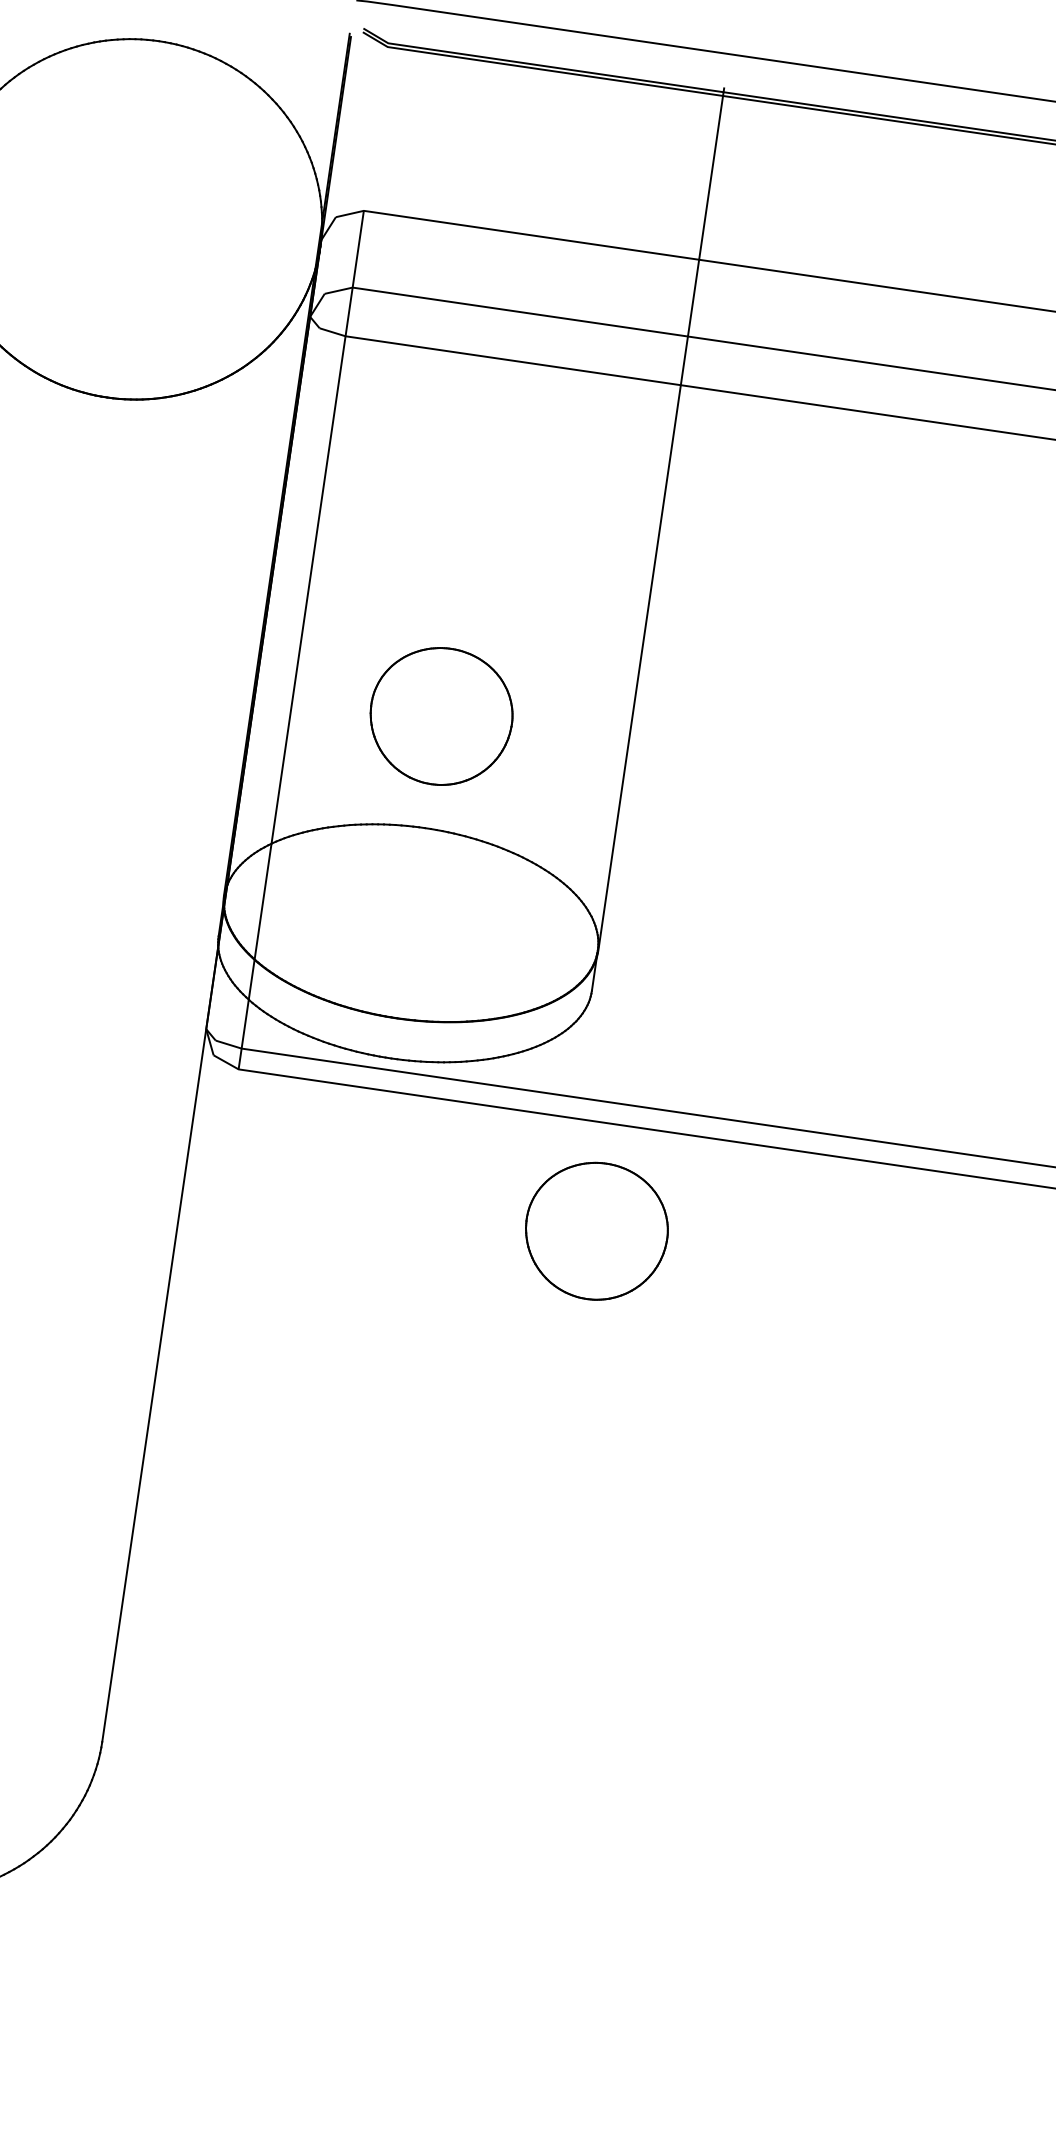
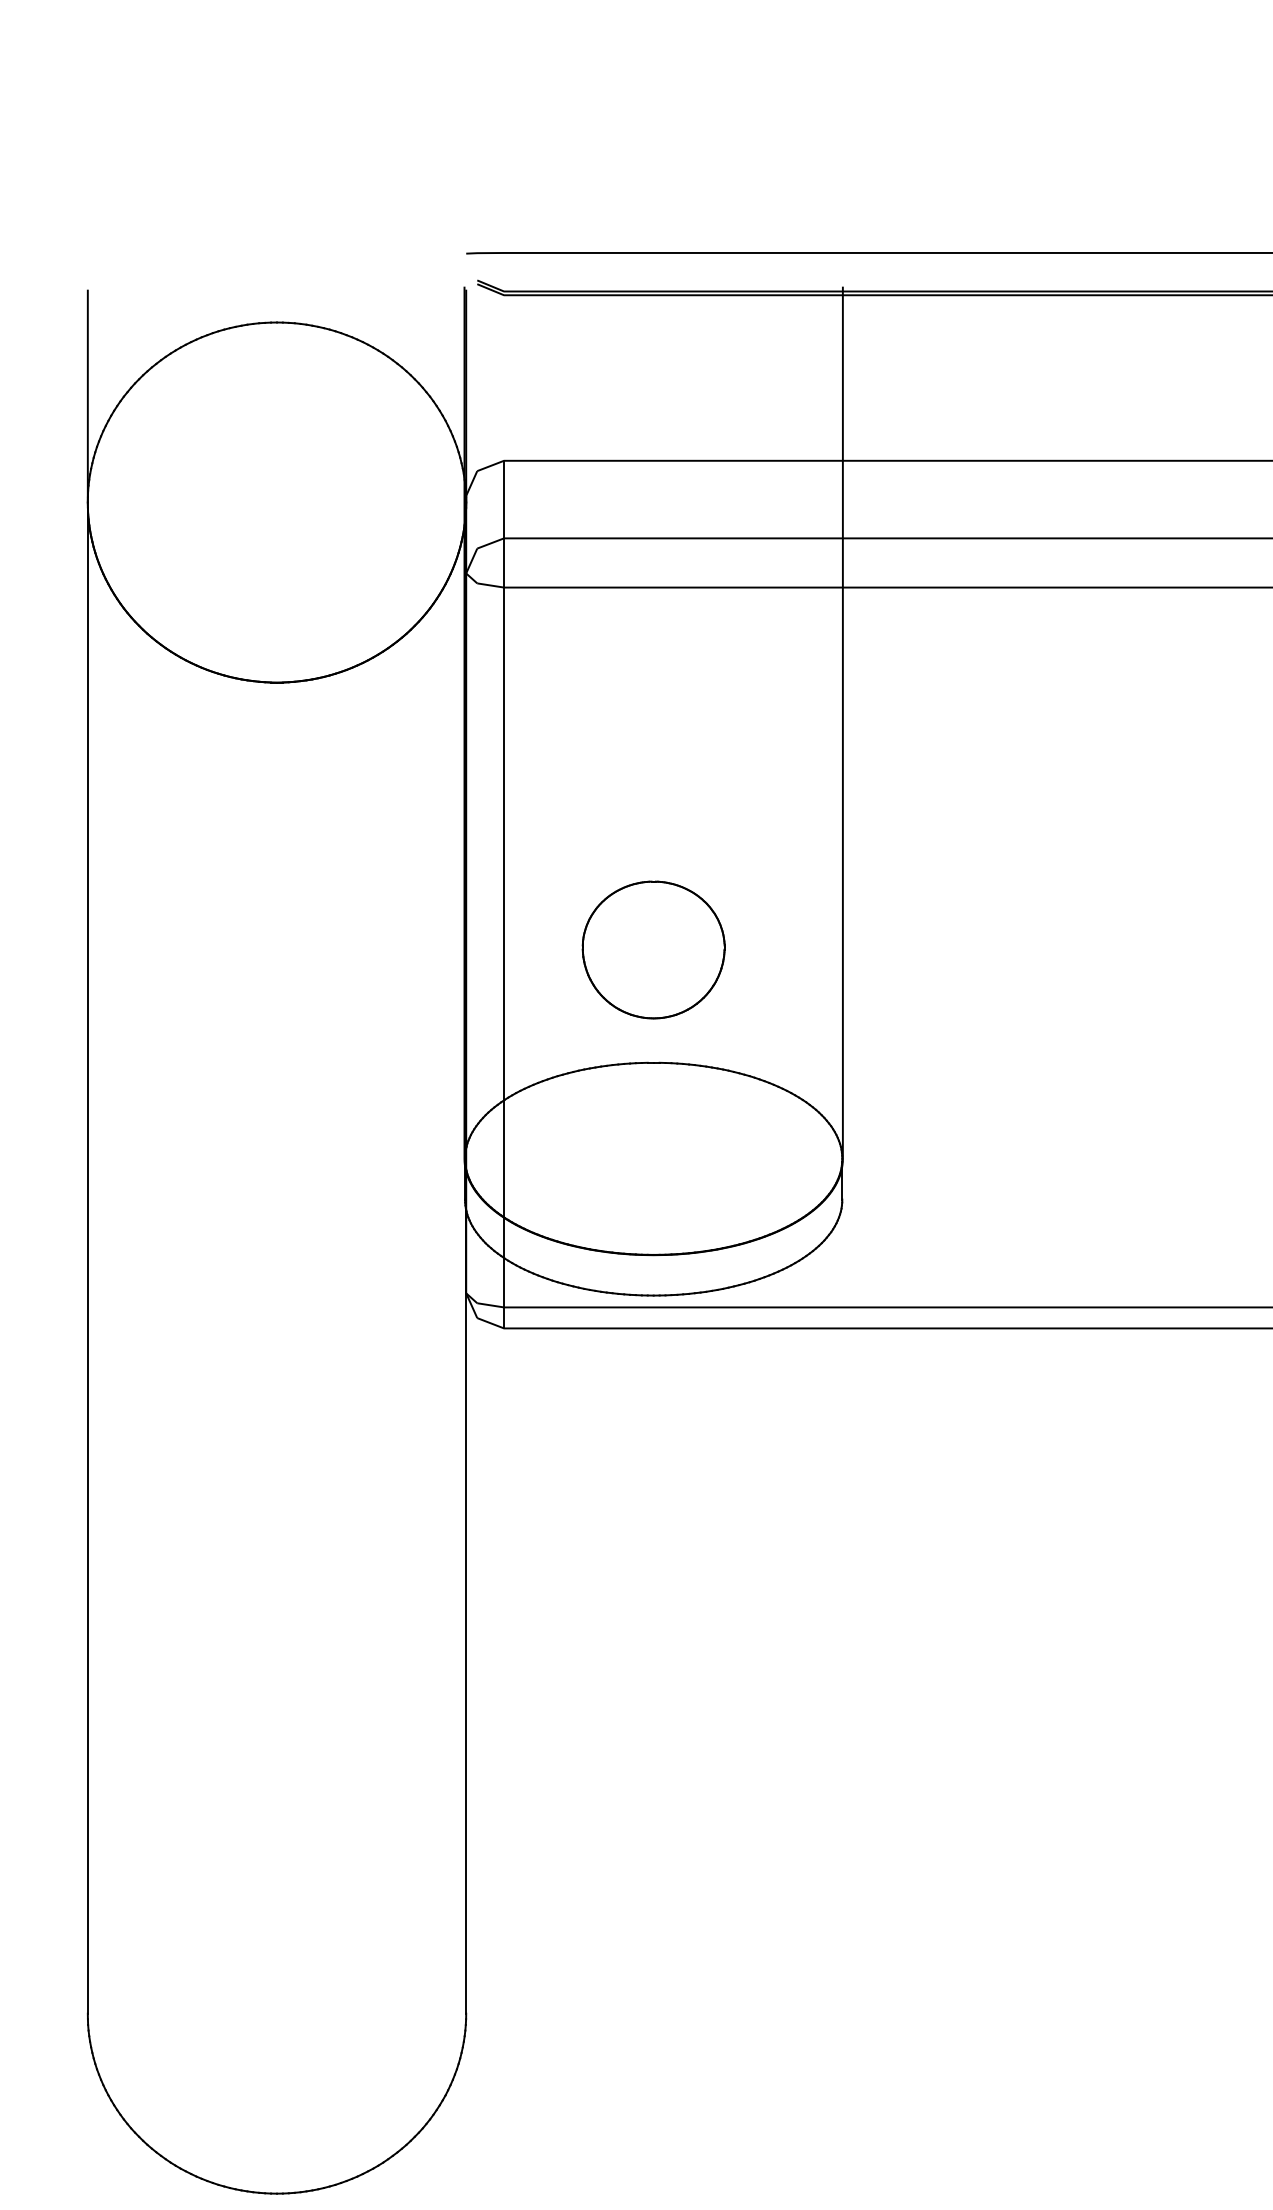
part: (596, 1230) -> (881, 1436), removed

